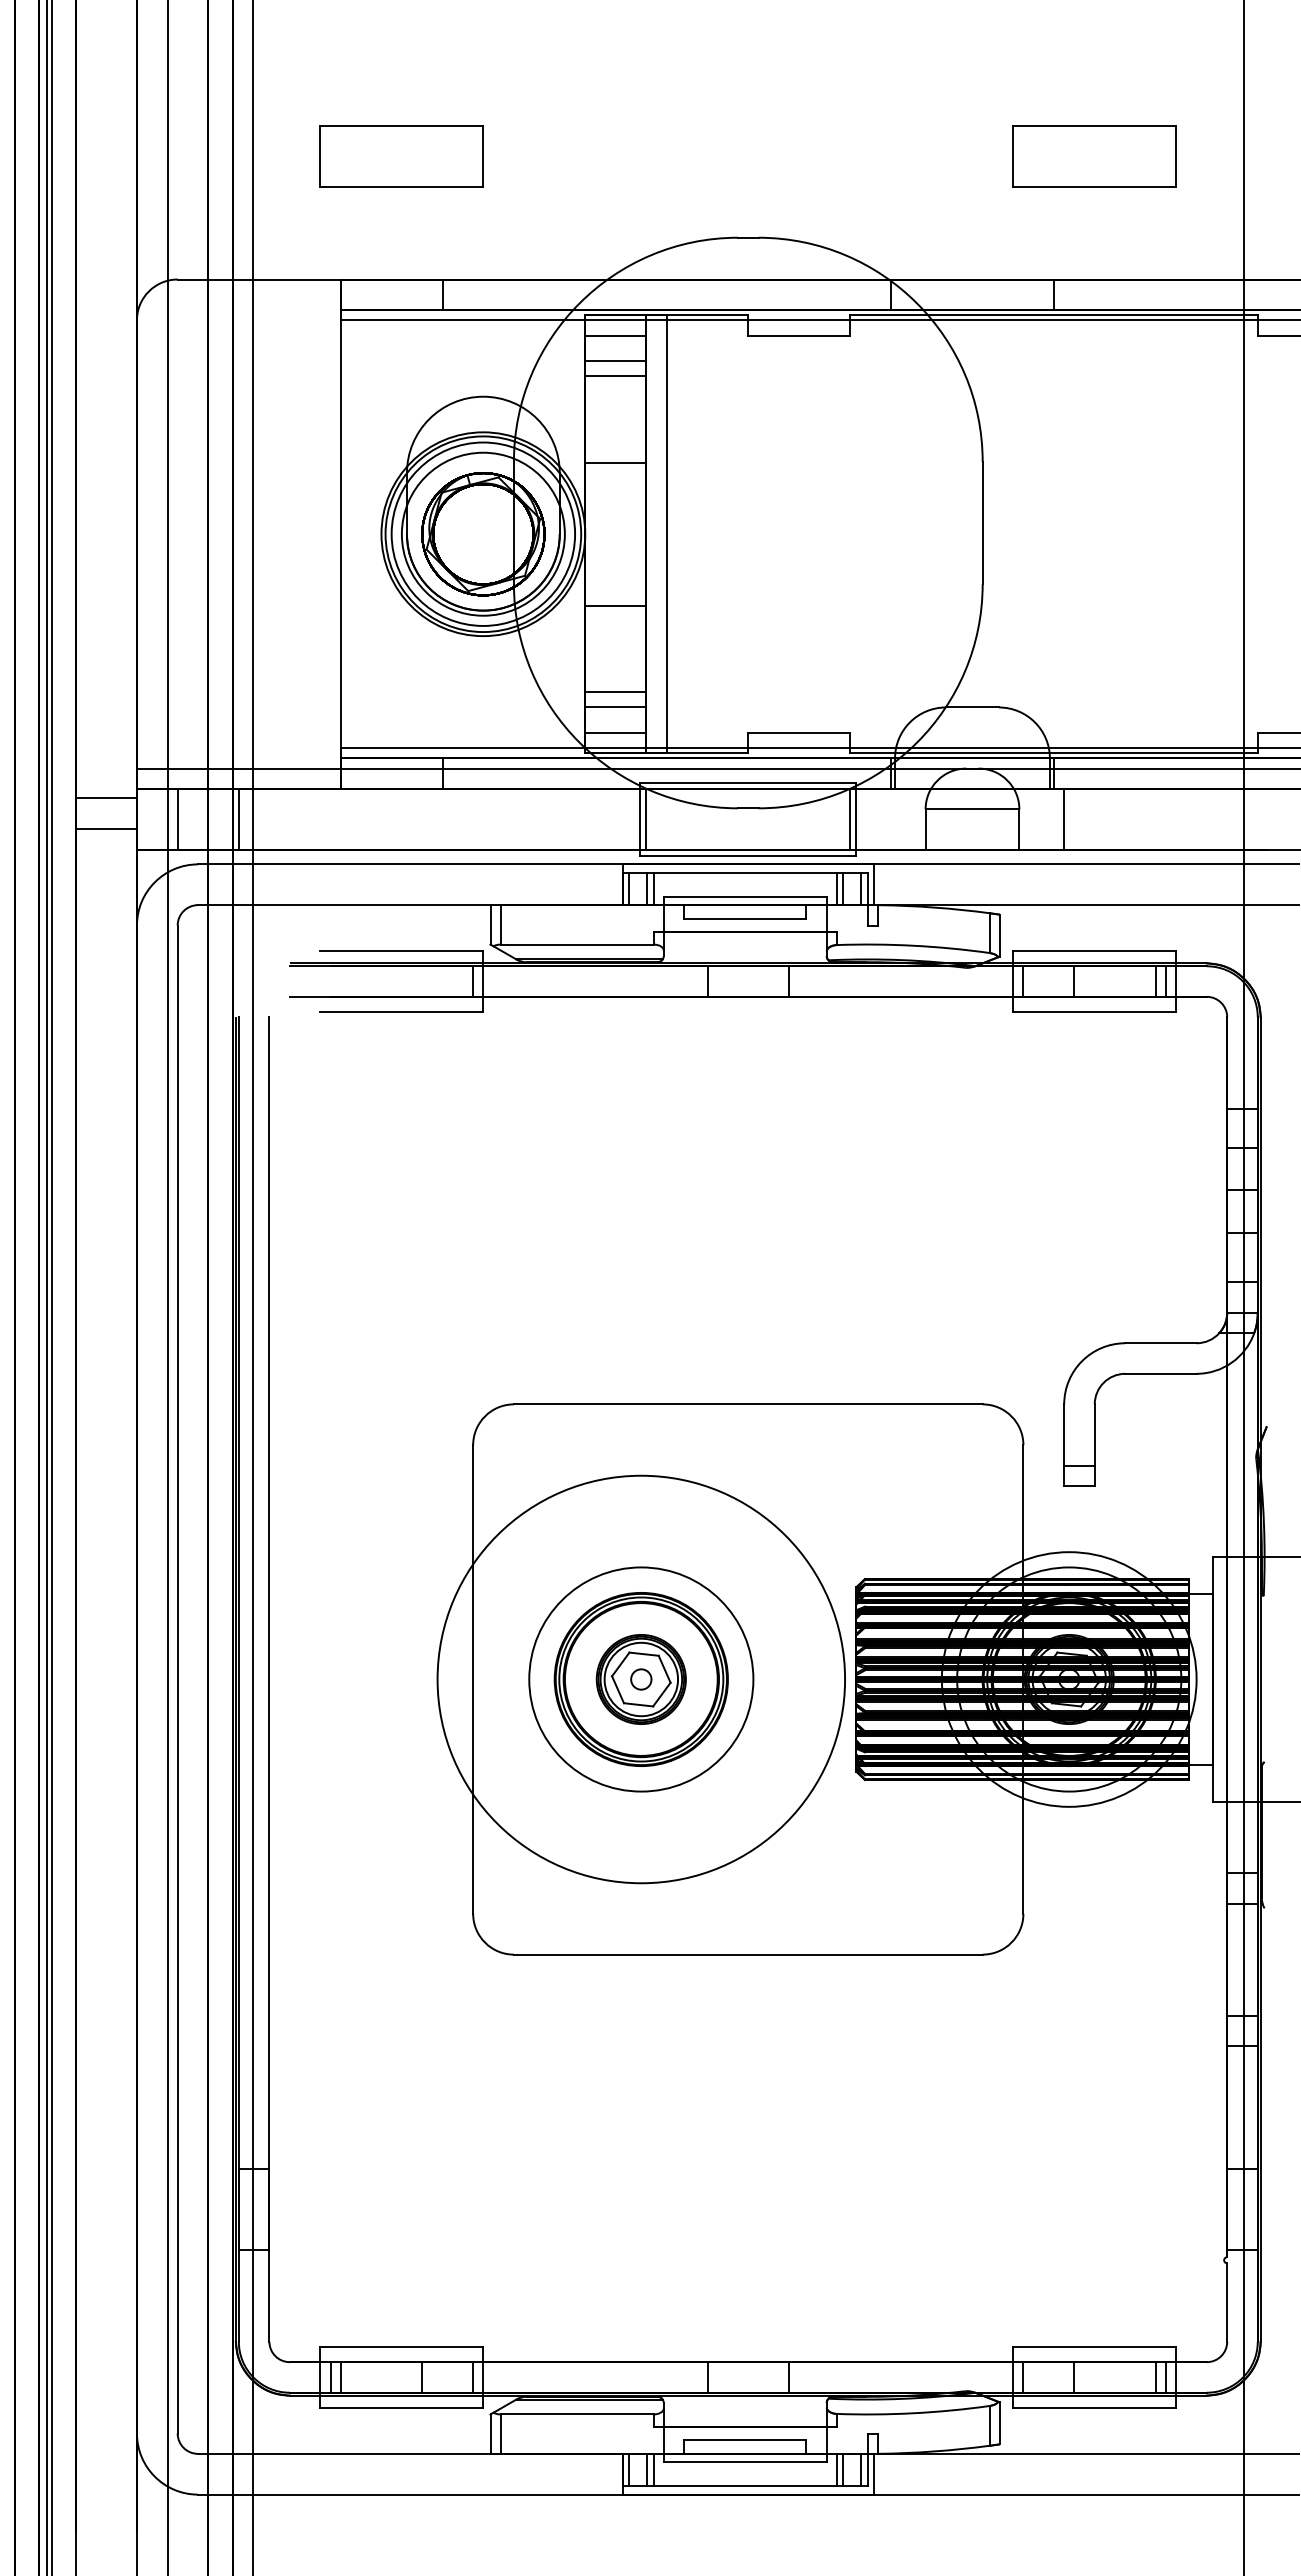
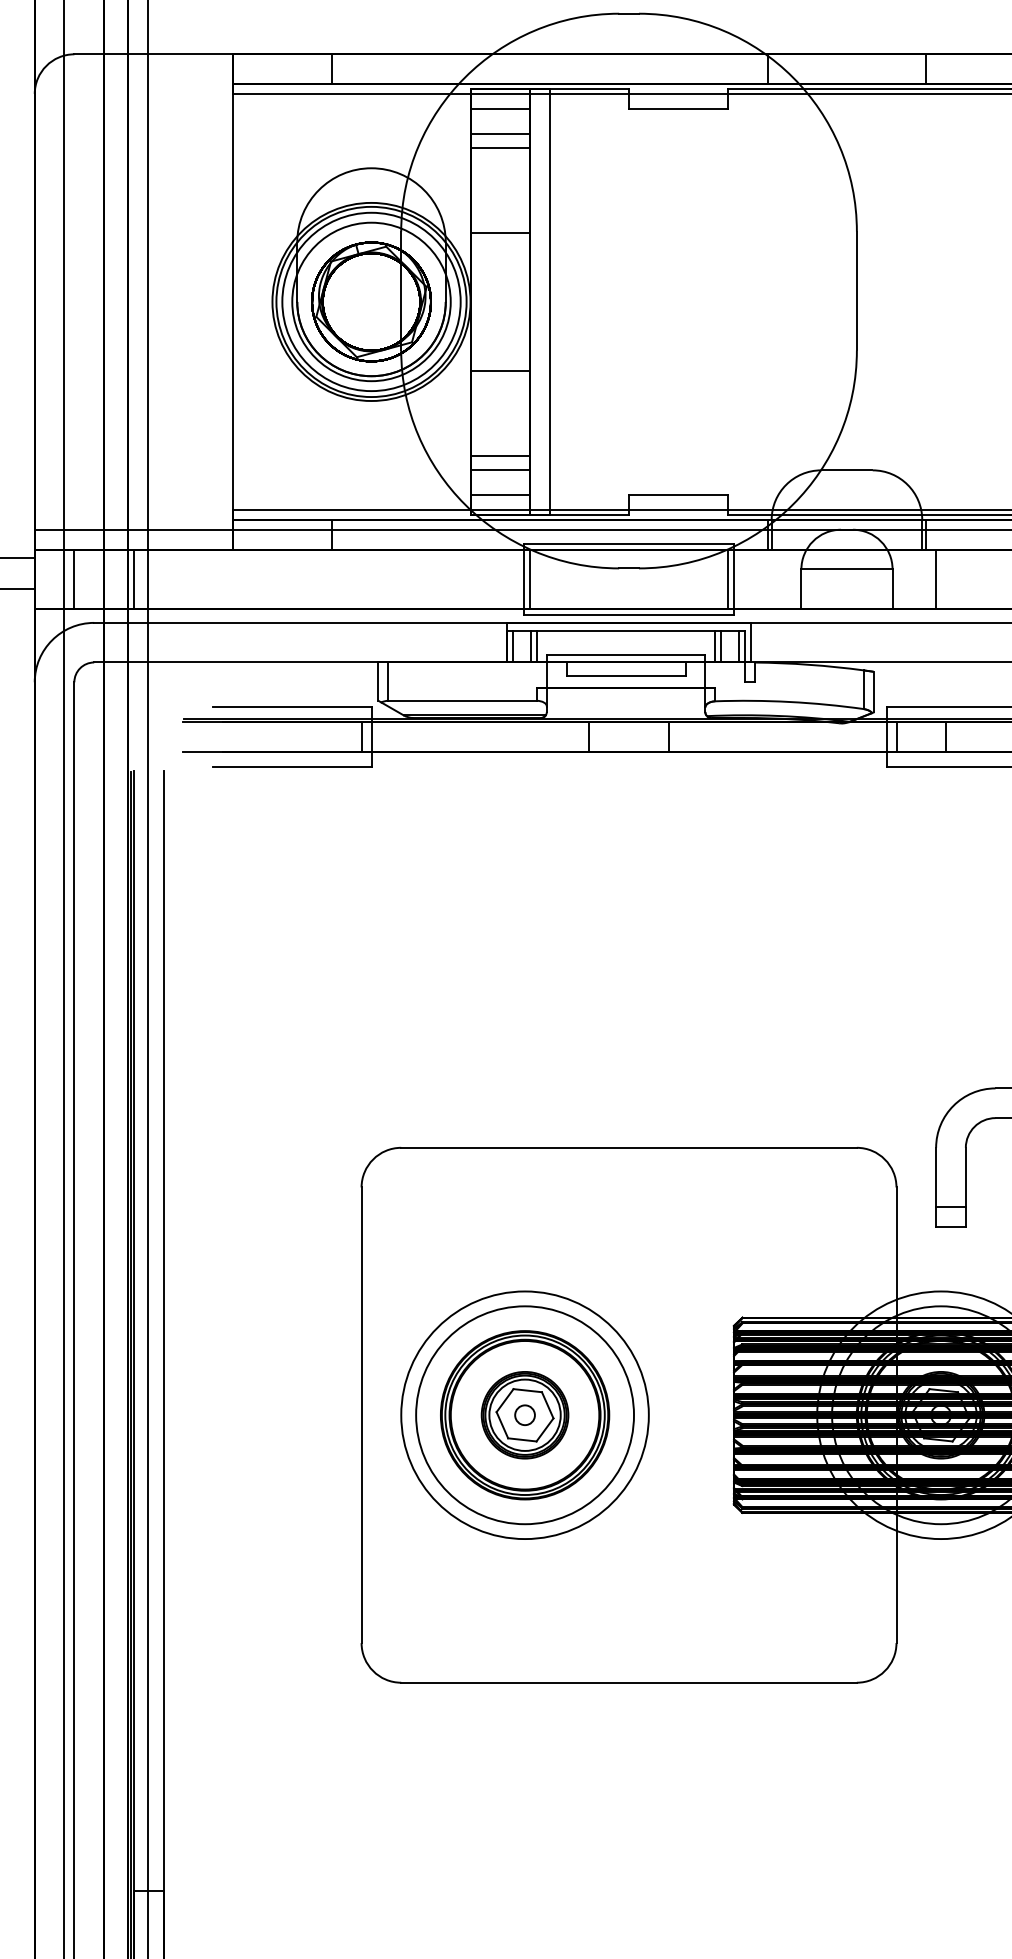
circle: (640, 1679) -> (524, 1415), size x0.62

